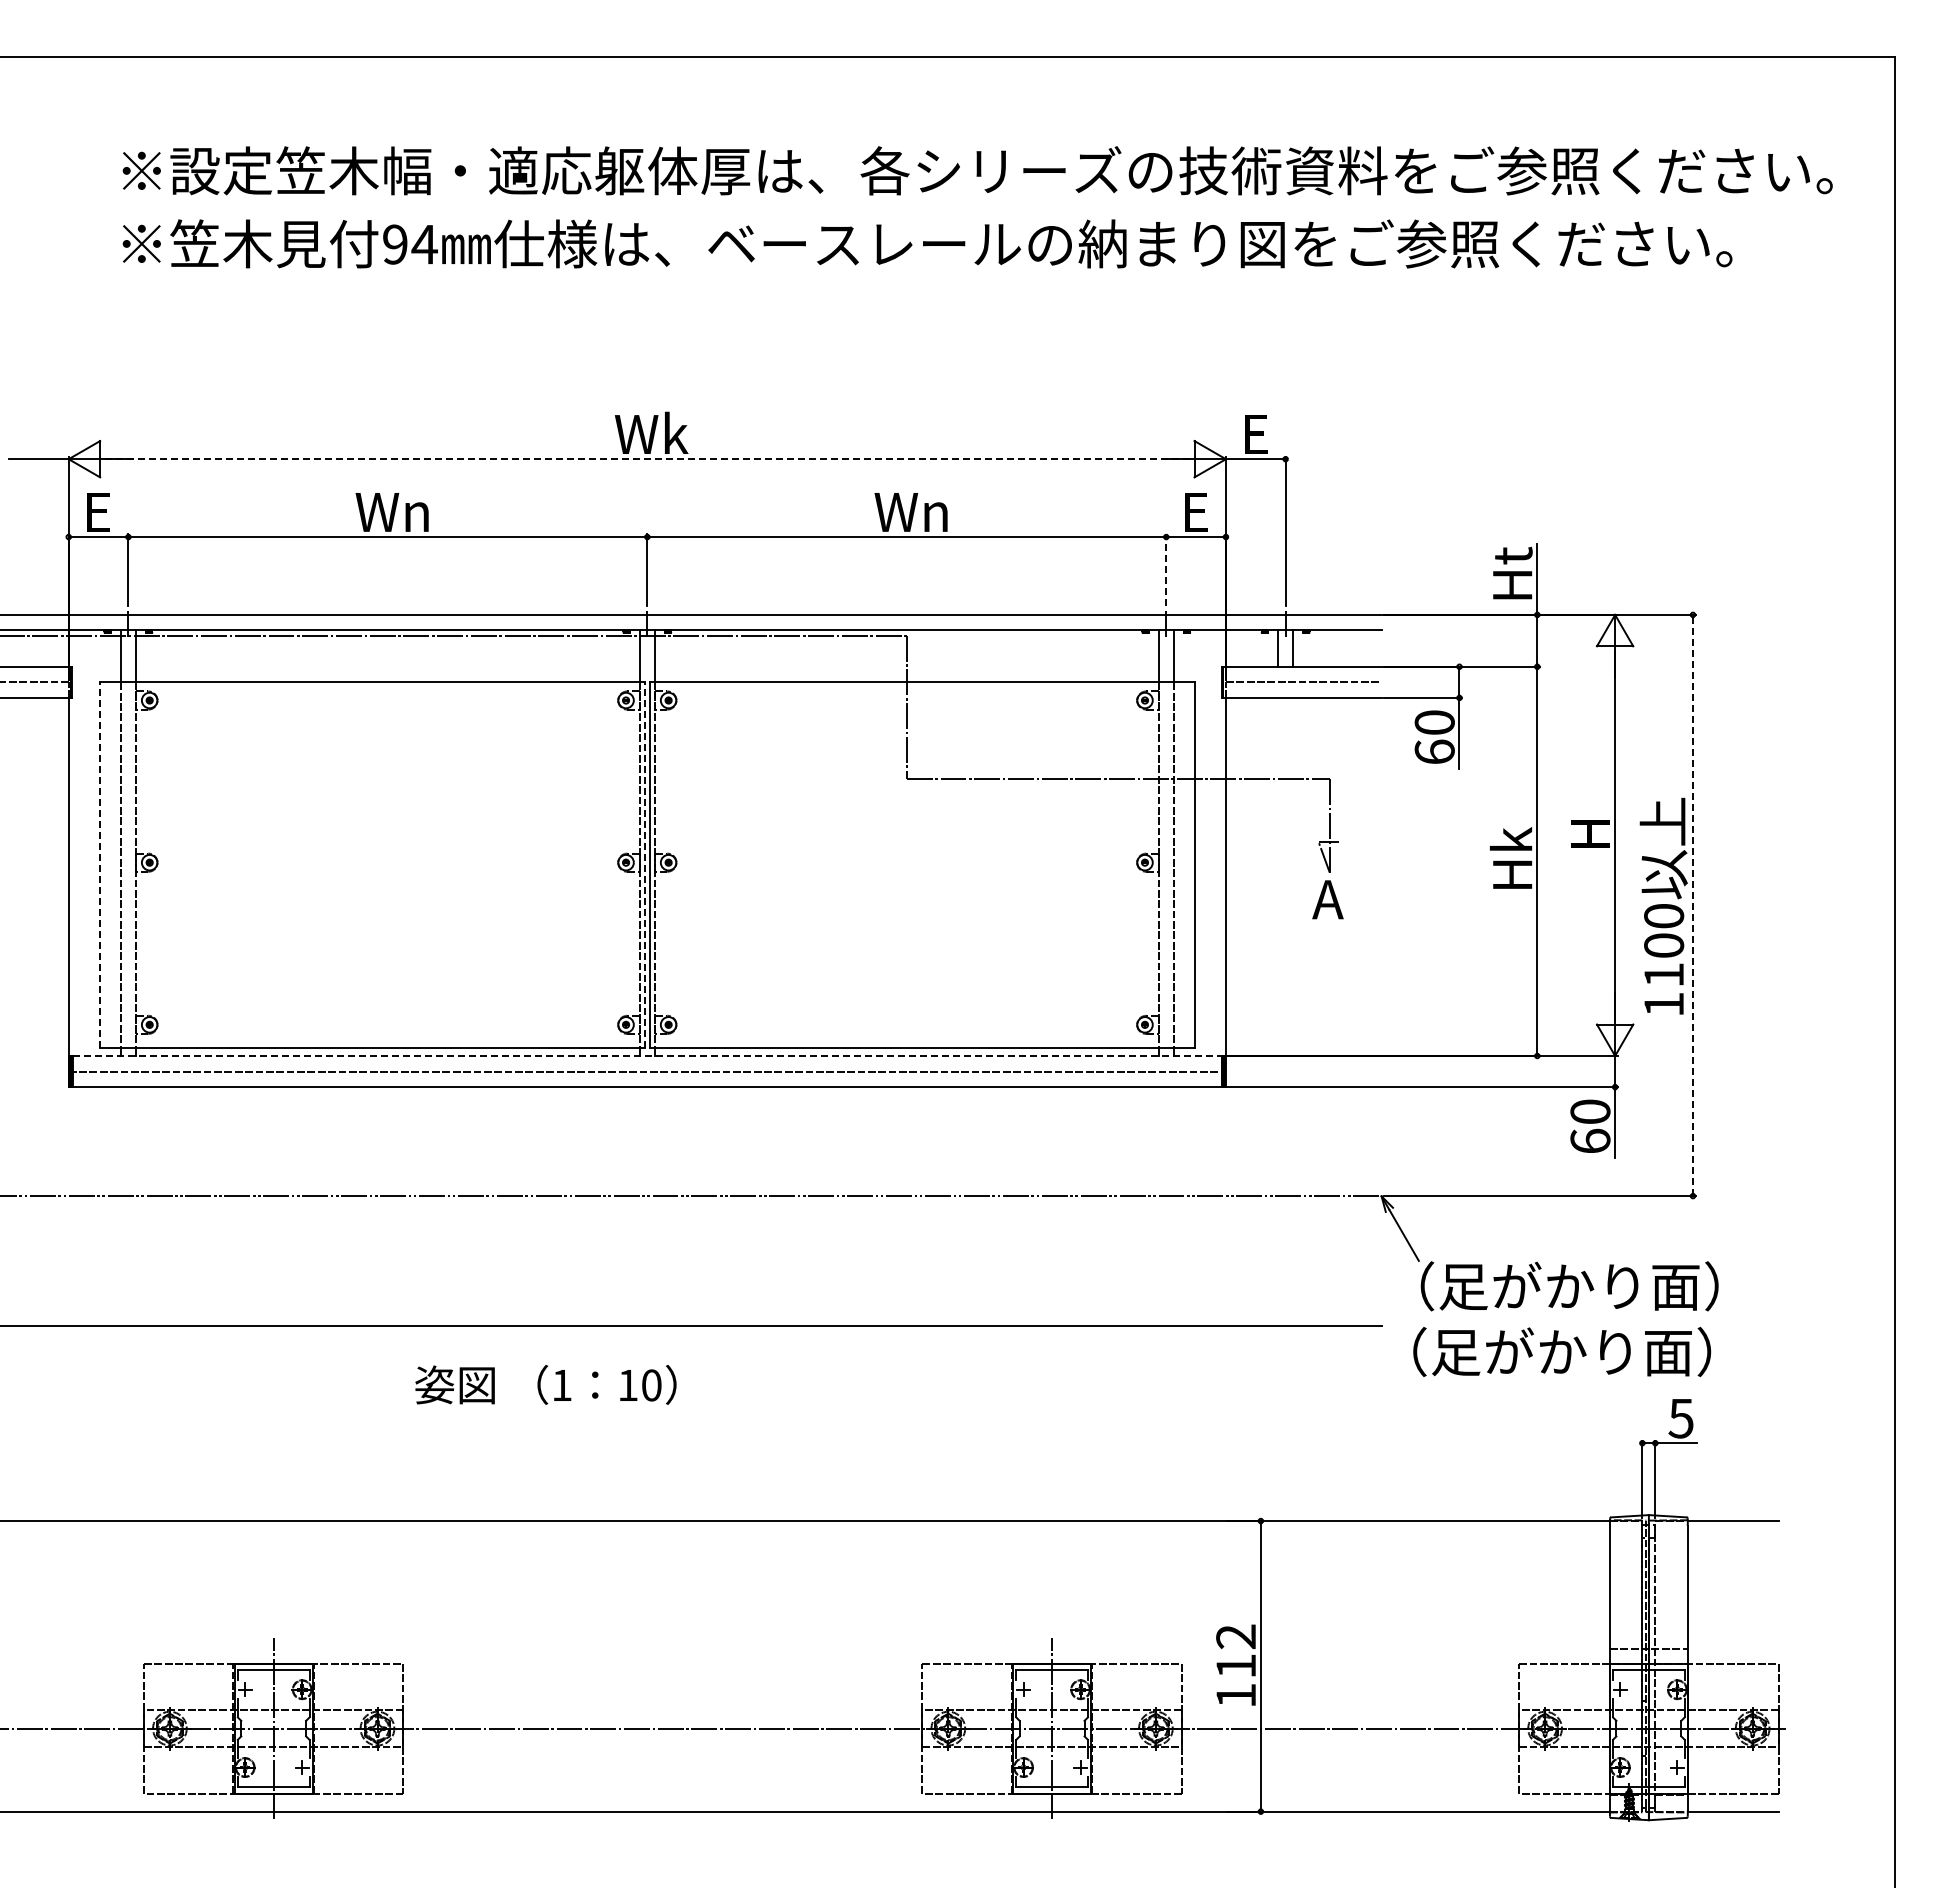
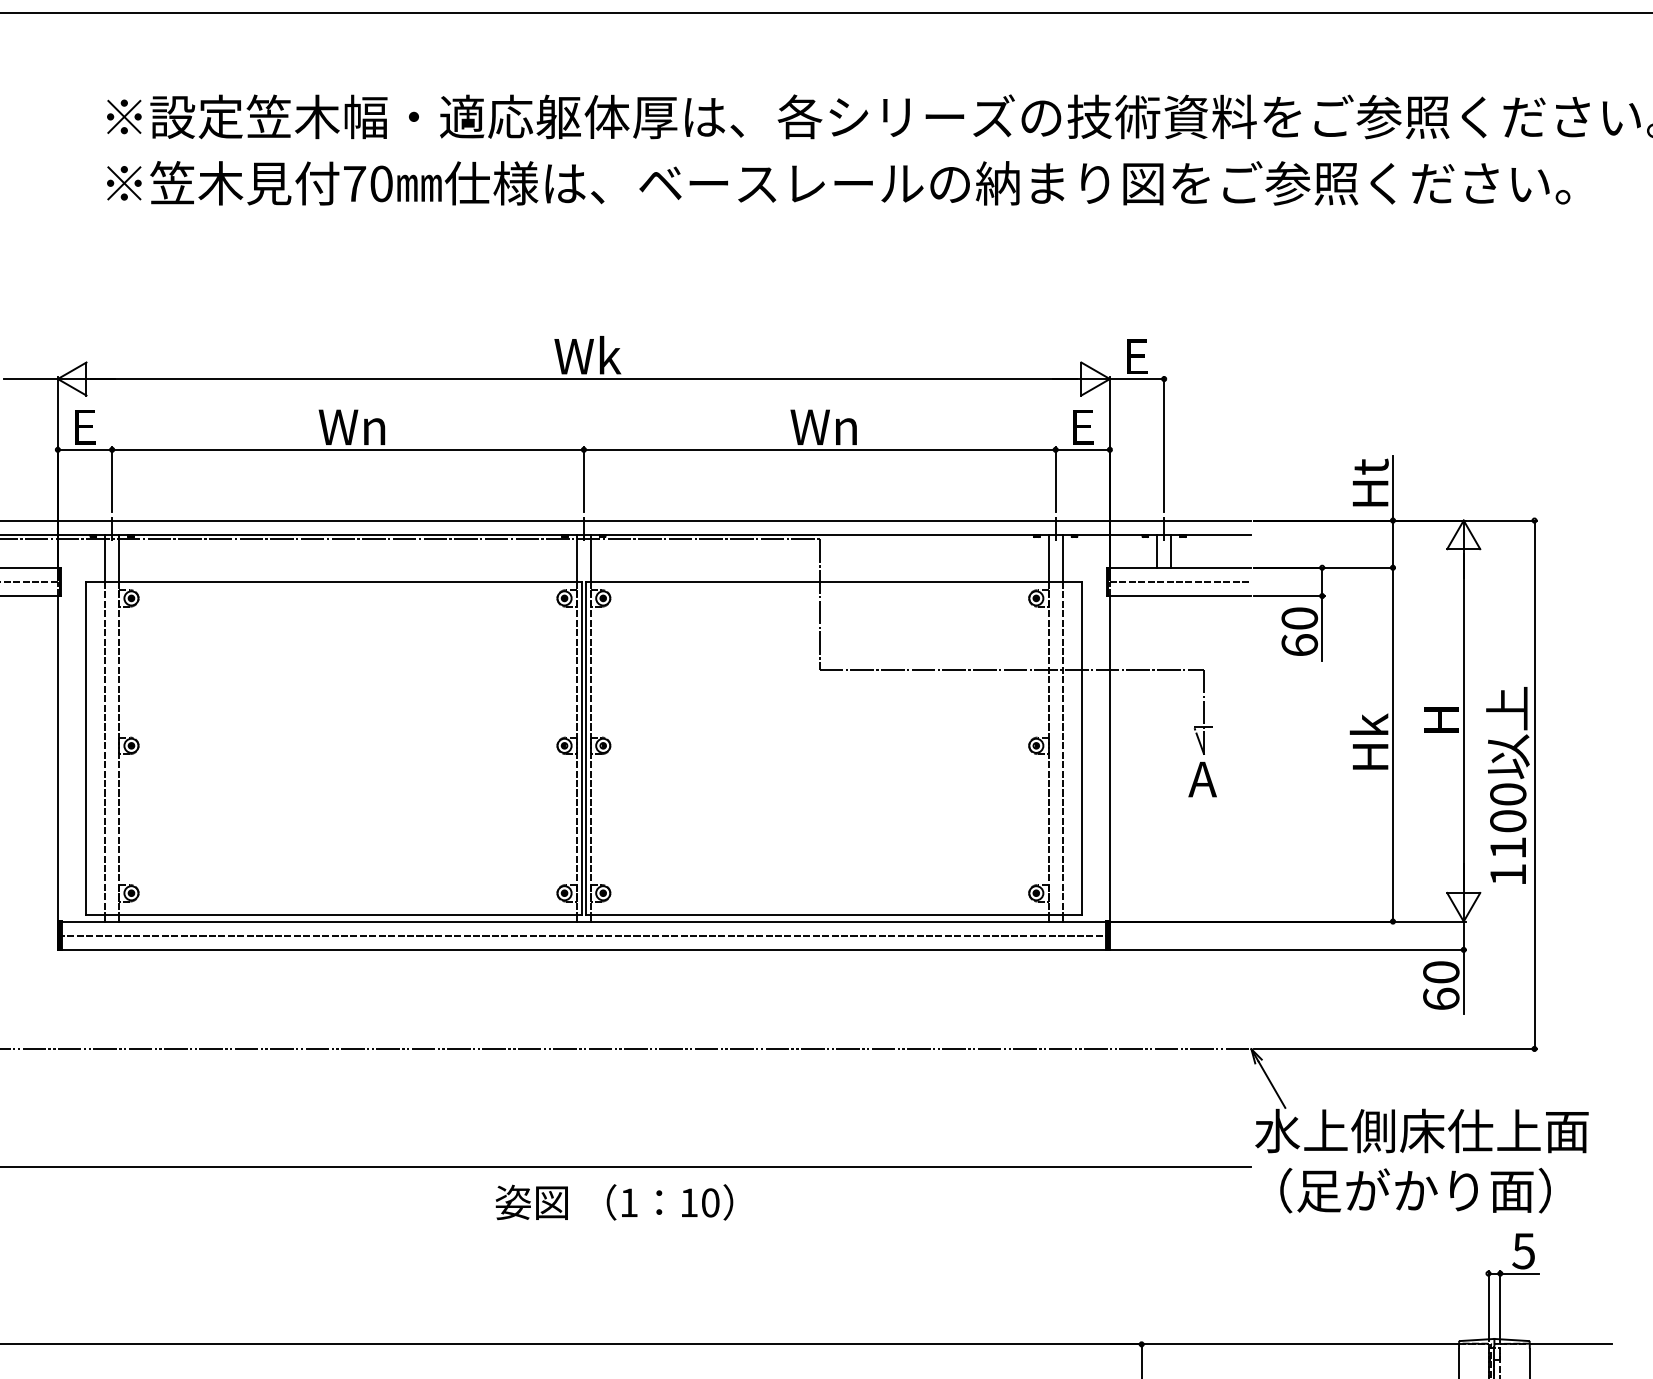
text: (410, 244) -> (368, 183), 94 -> 70
line: (647, 459) -> (584, 379), dashed -> solid
line: (1166, 570) -> (1055, 480), dashed -> solid
line: (99, 865) -> (85, 748), dashed -> solid
line: (644, 865) -> (581, 748), dashed -> solid
line: (1692, 905) -> (1534, 784), dashed -> solid
line: (647, 1055) -> (584, 921), dashed -> solid
text: (1568, 1286) -> (1421, 1131), （足がかり面） -> 水上側床仕上面
text: (545, 1384) -> (614, 1202), moved

